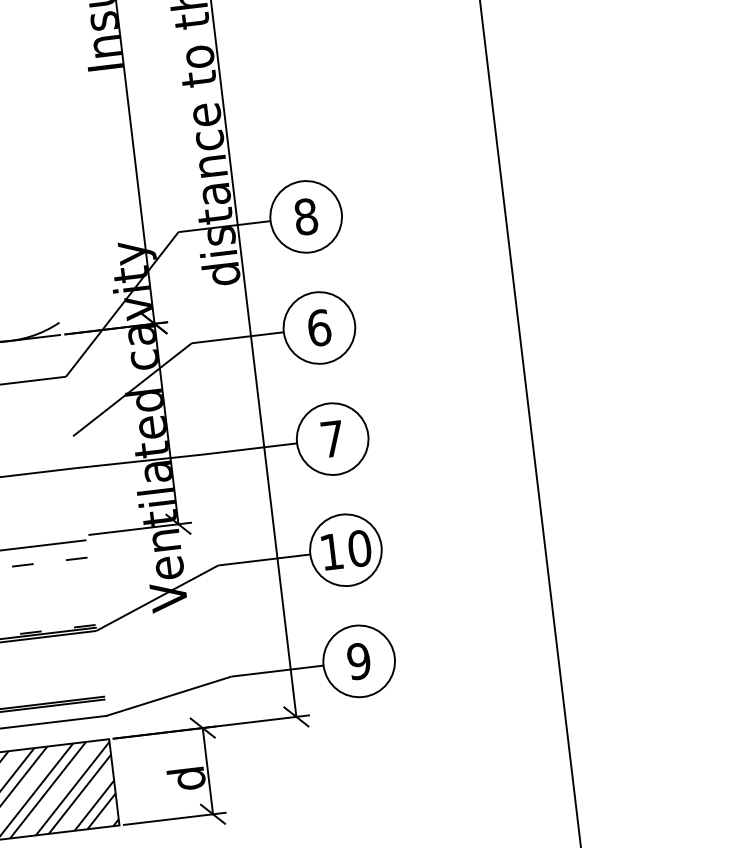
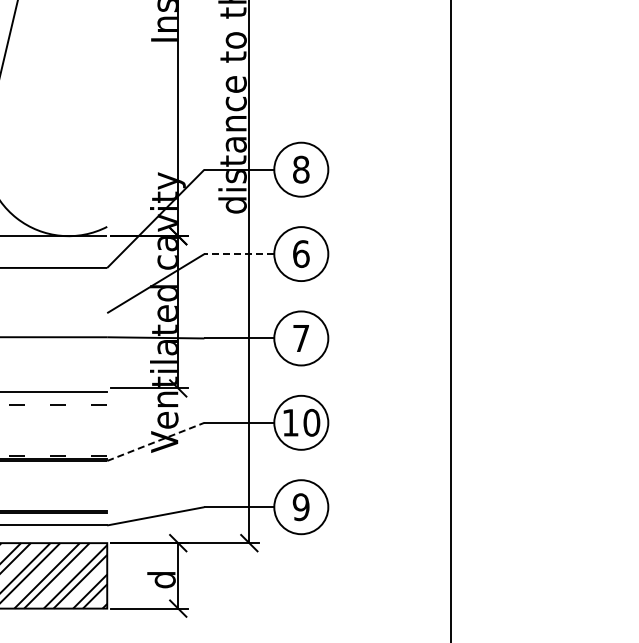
line: (238, 338) -> (239, 254), solid -> dashed
line: (158, 597) -> (156, 441), solid -> dashed

